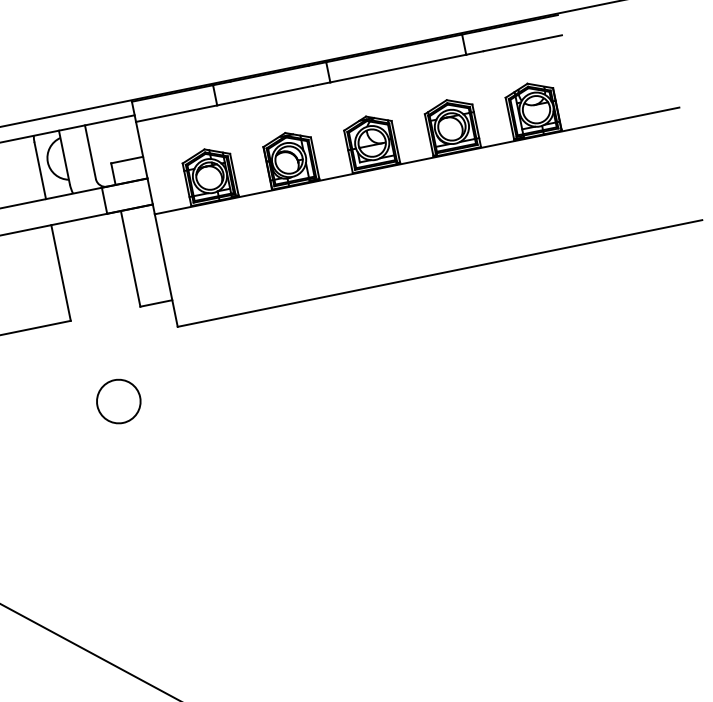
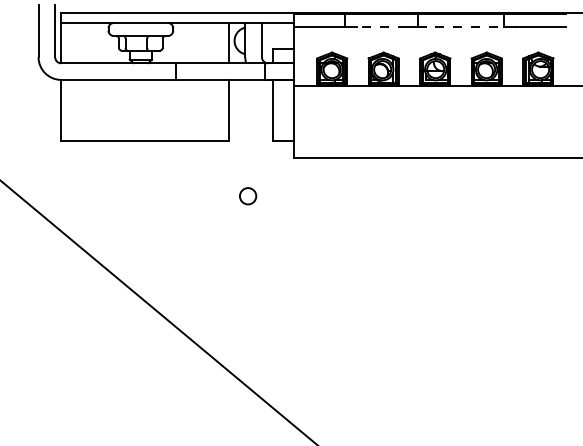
line: (399, 68) -> (461, 27), solid -> dashed
line: (273, 94) -> (381, 27), solid -> dashed
circle: (117, 400) -> (247, 195), size x0.6

